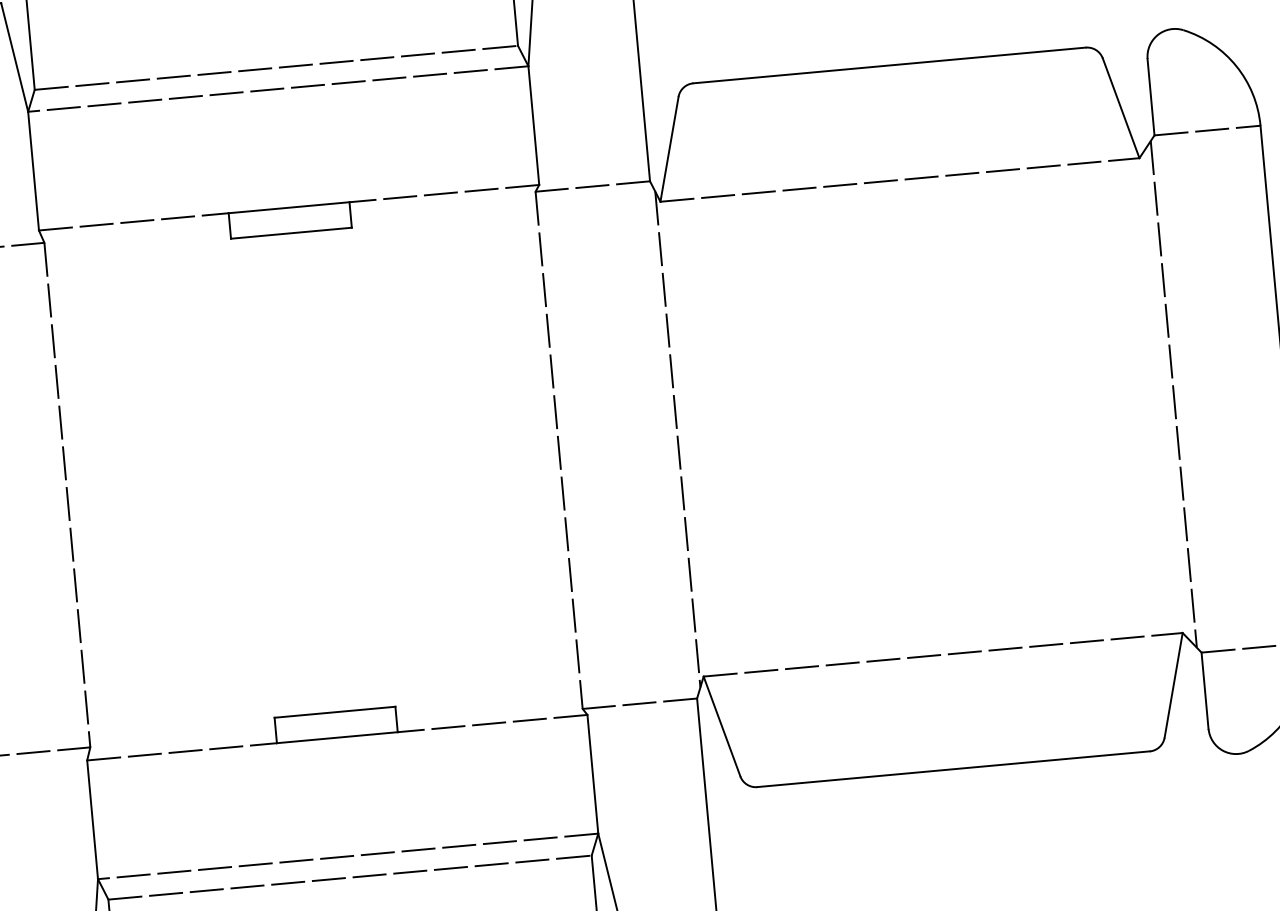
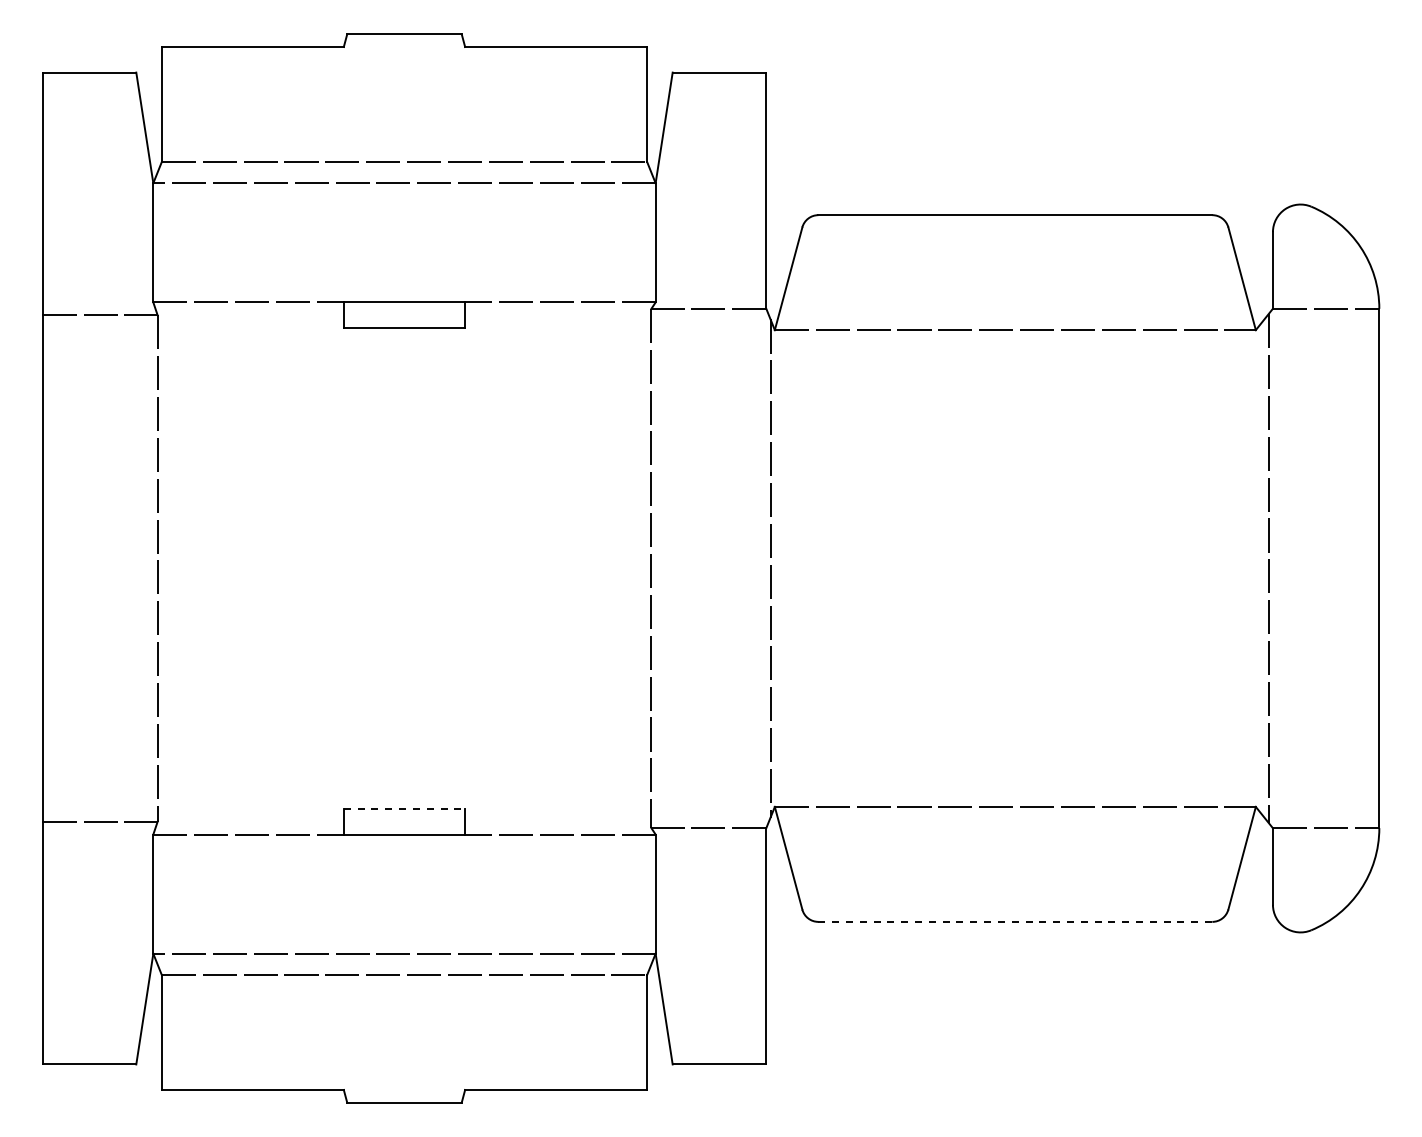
line: (335, 712) -> (404, 809), solid -> dashed
line: (953, 768) -> (1015, 921), solid -> dashed

